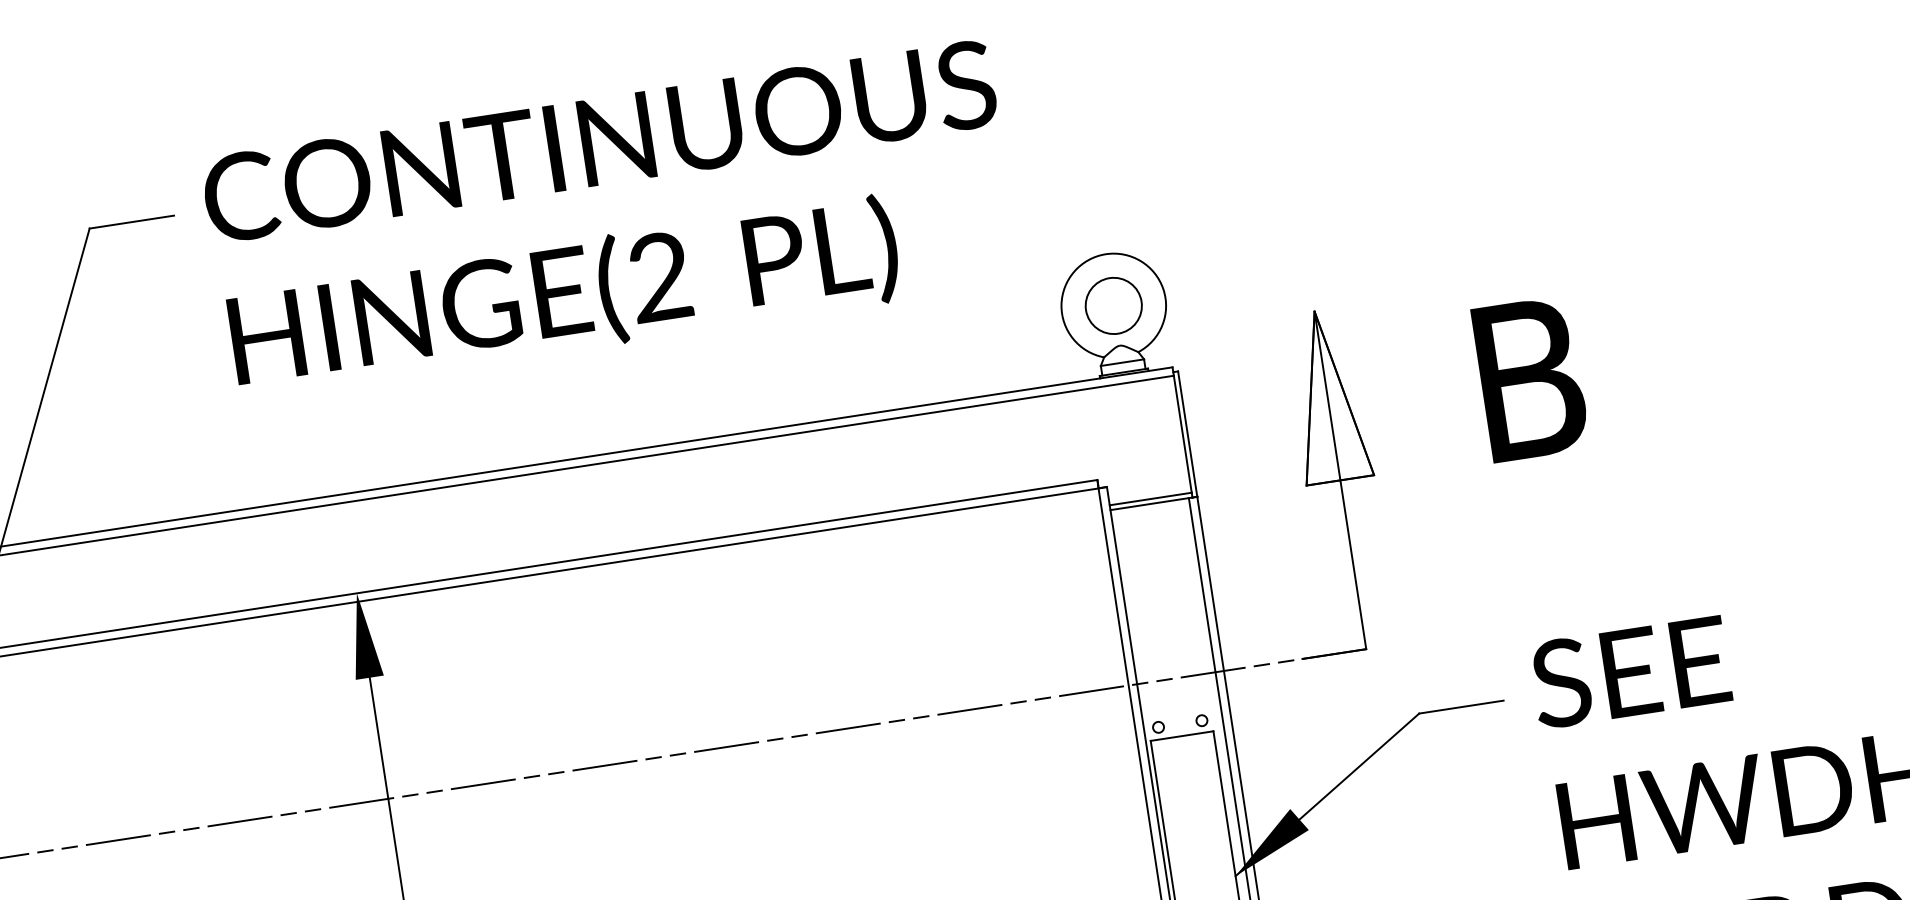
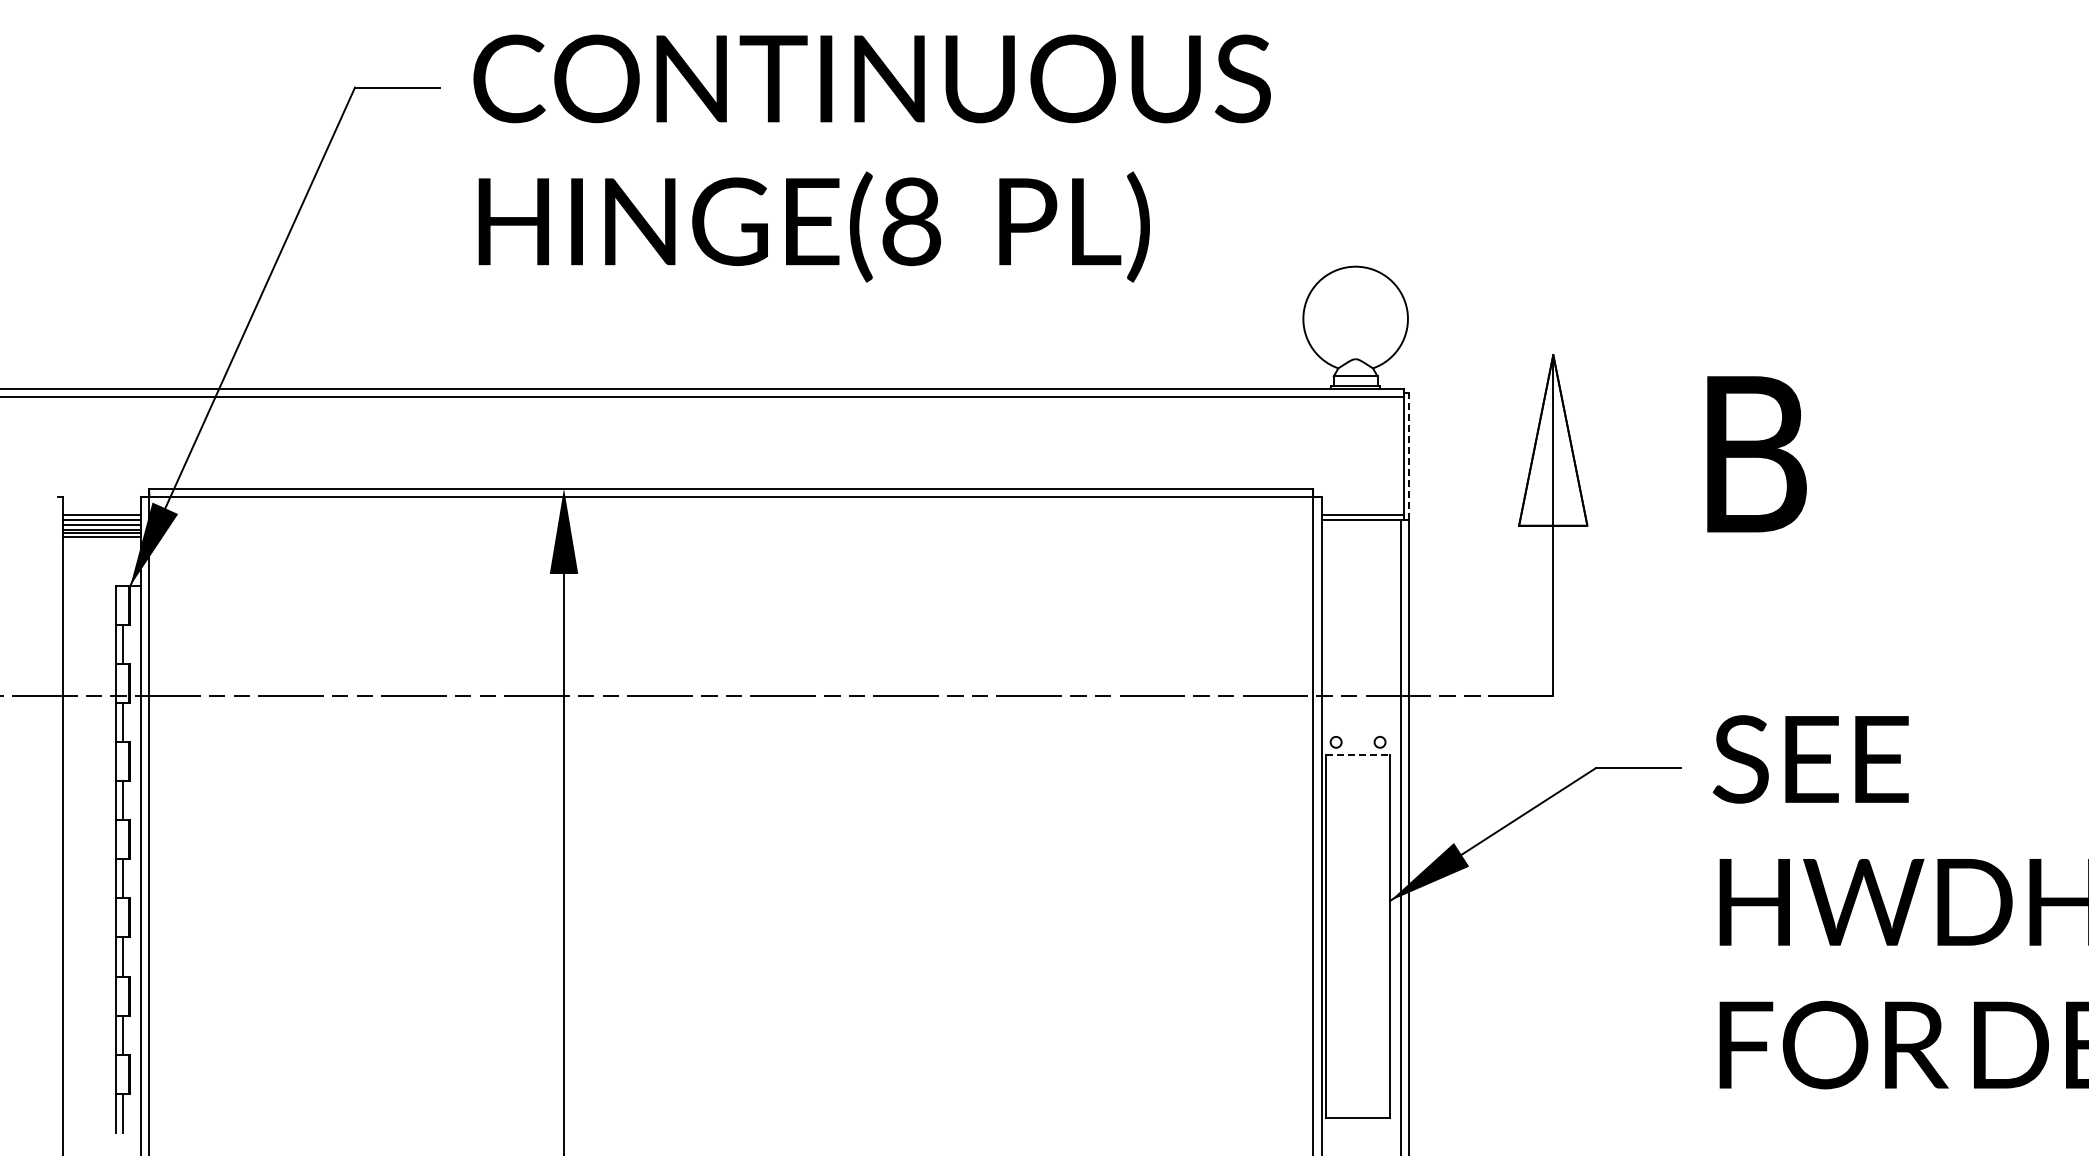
text: (659, 276) -> (911, 221), (2 -> (8
circle: (1113, 305) -> (1355, 318), removed
line: (1187, 433) -> (1409, 456), solid -> dashed
line: (1182, 736) -> (1358, 754), solid -> dashed

